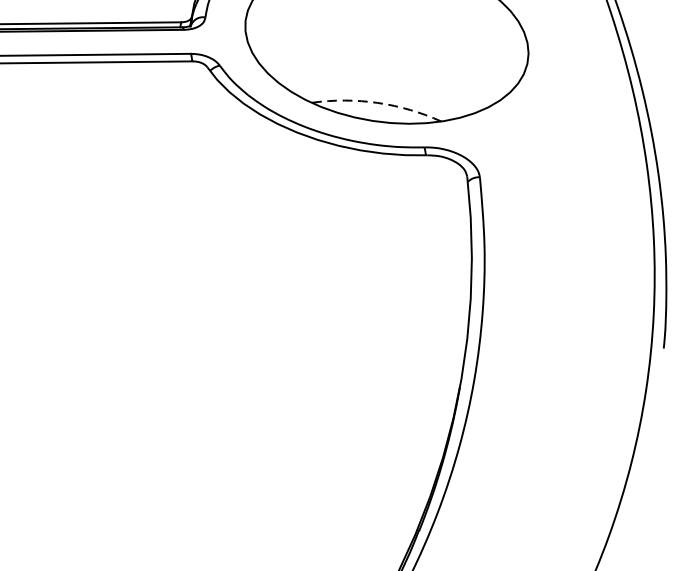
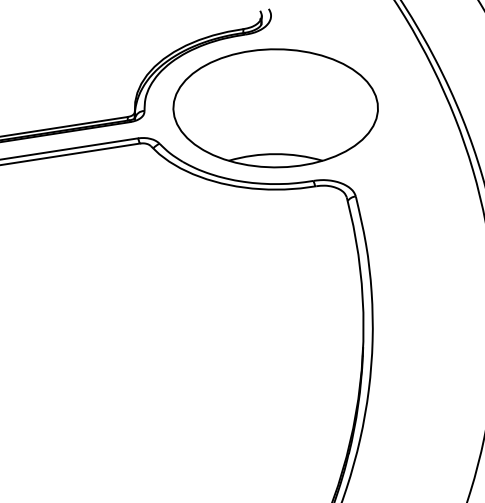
arc: (377, 103) -> (275, 154), dashed -> solid

